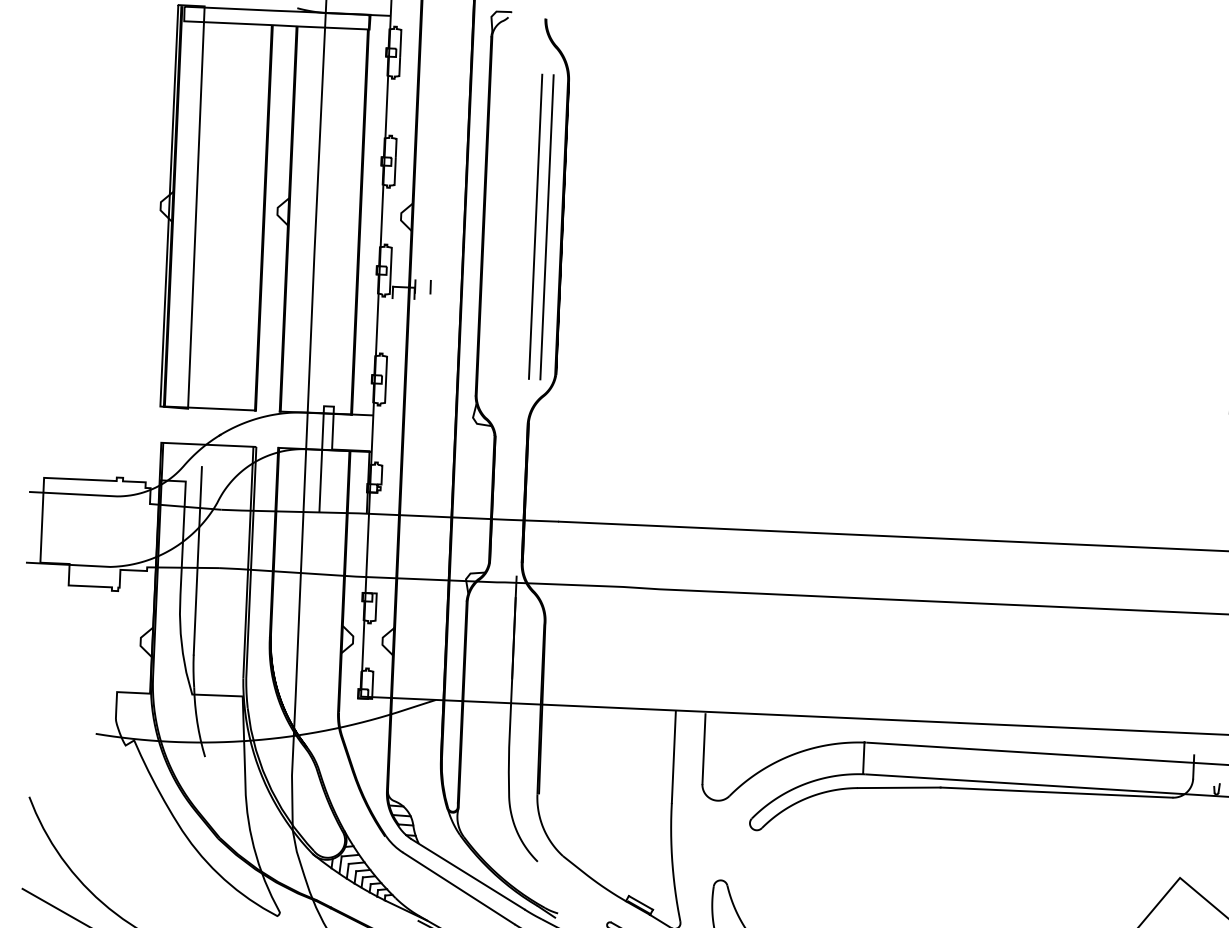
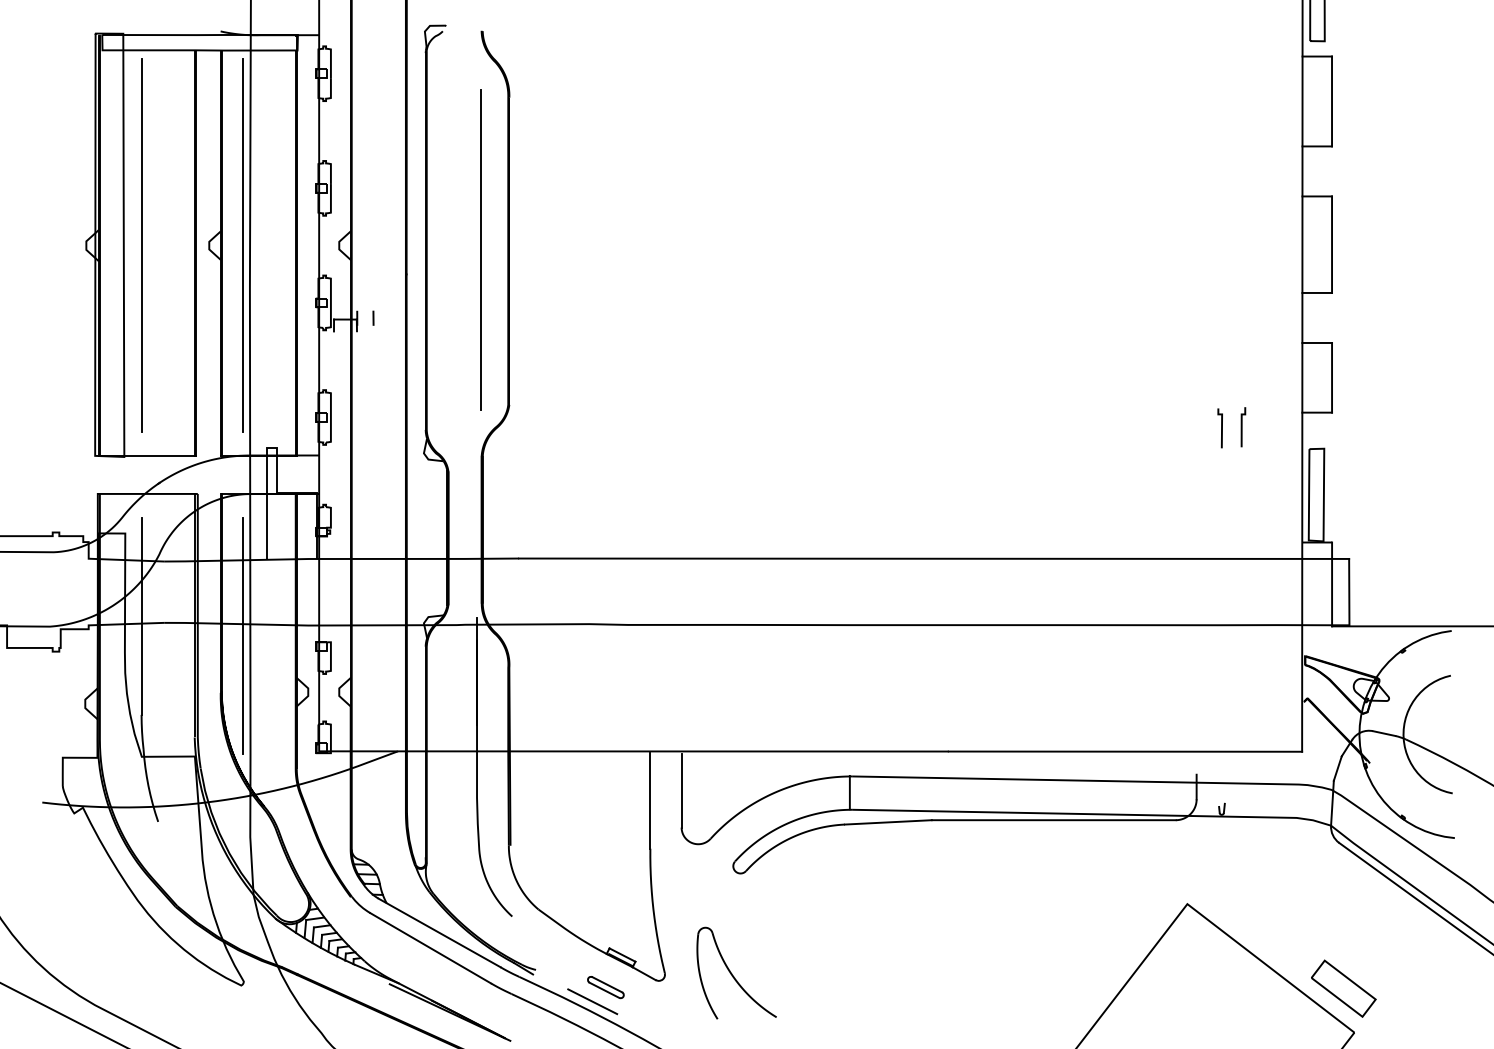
line: (213, 208) -> (141, 245), added
line: (309, 212) -> (242, 245), added
line: (546, 226) -> (492, 249), removed
line: (292, 583) -> (242, 635), added

